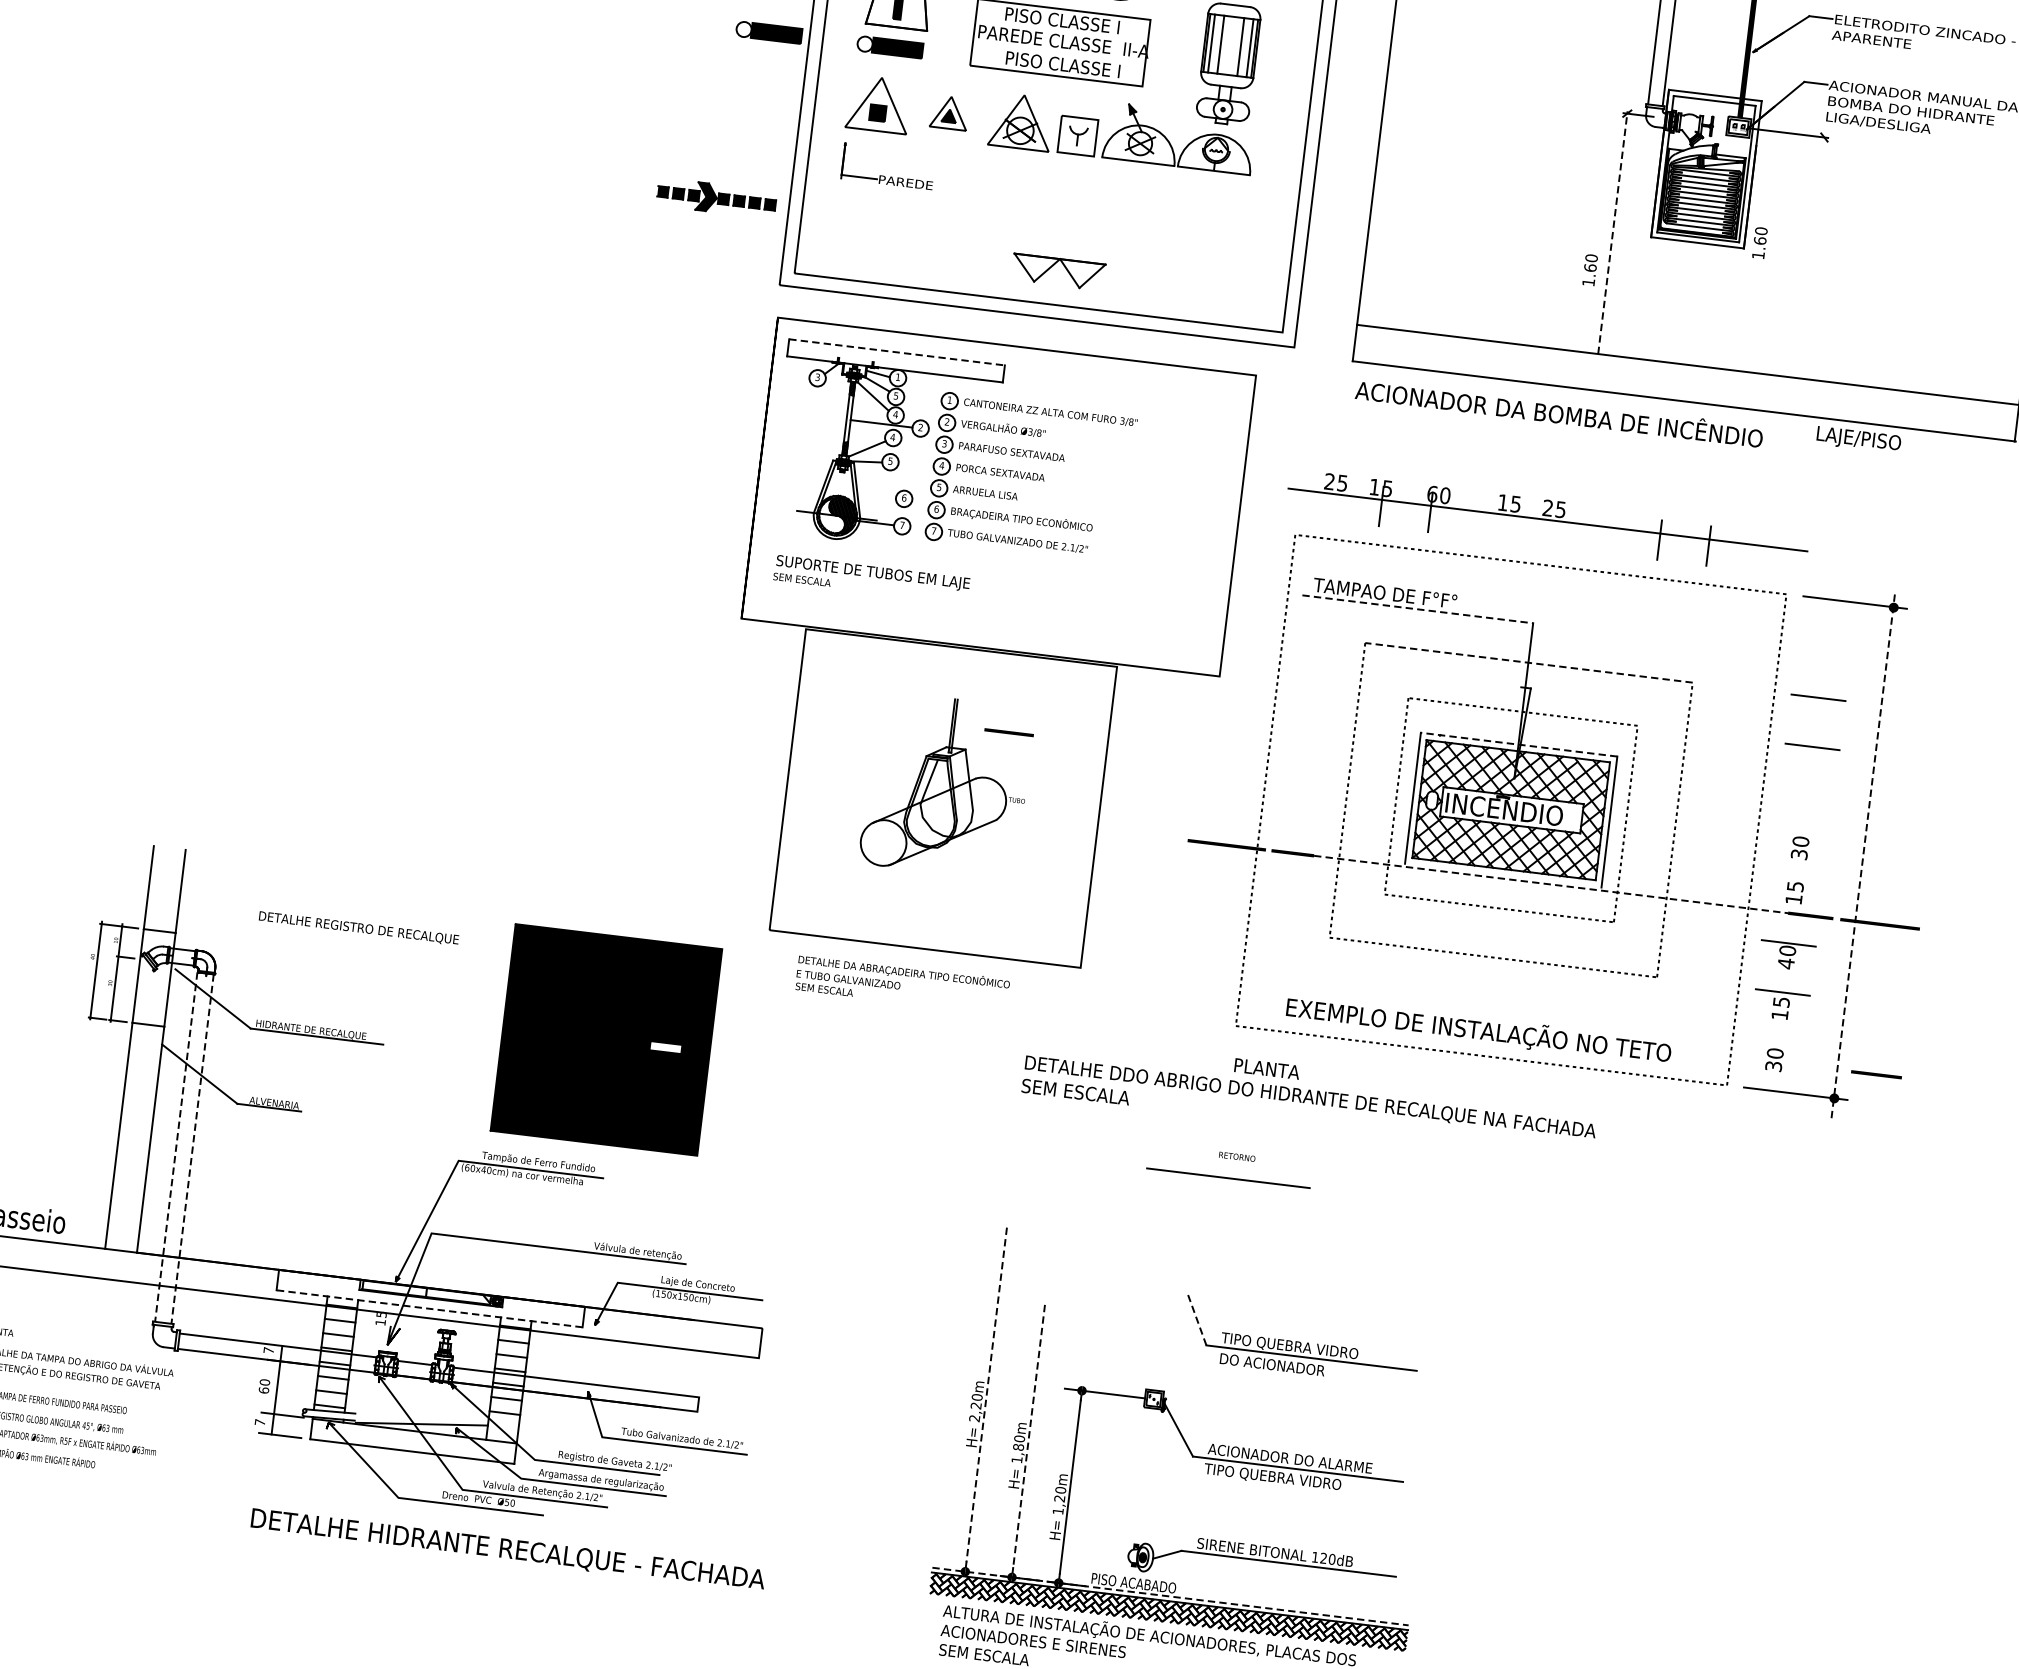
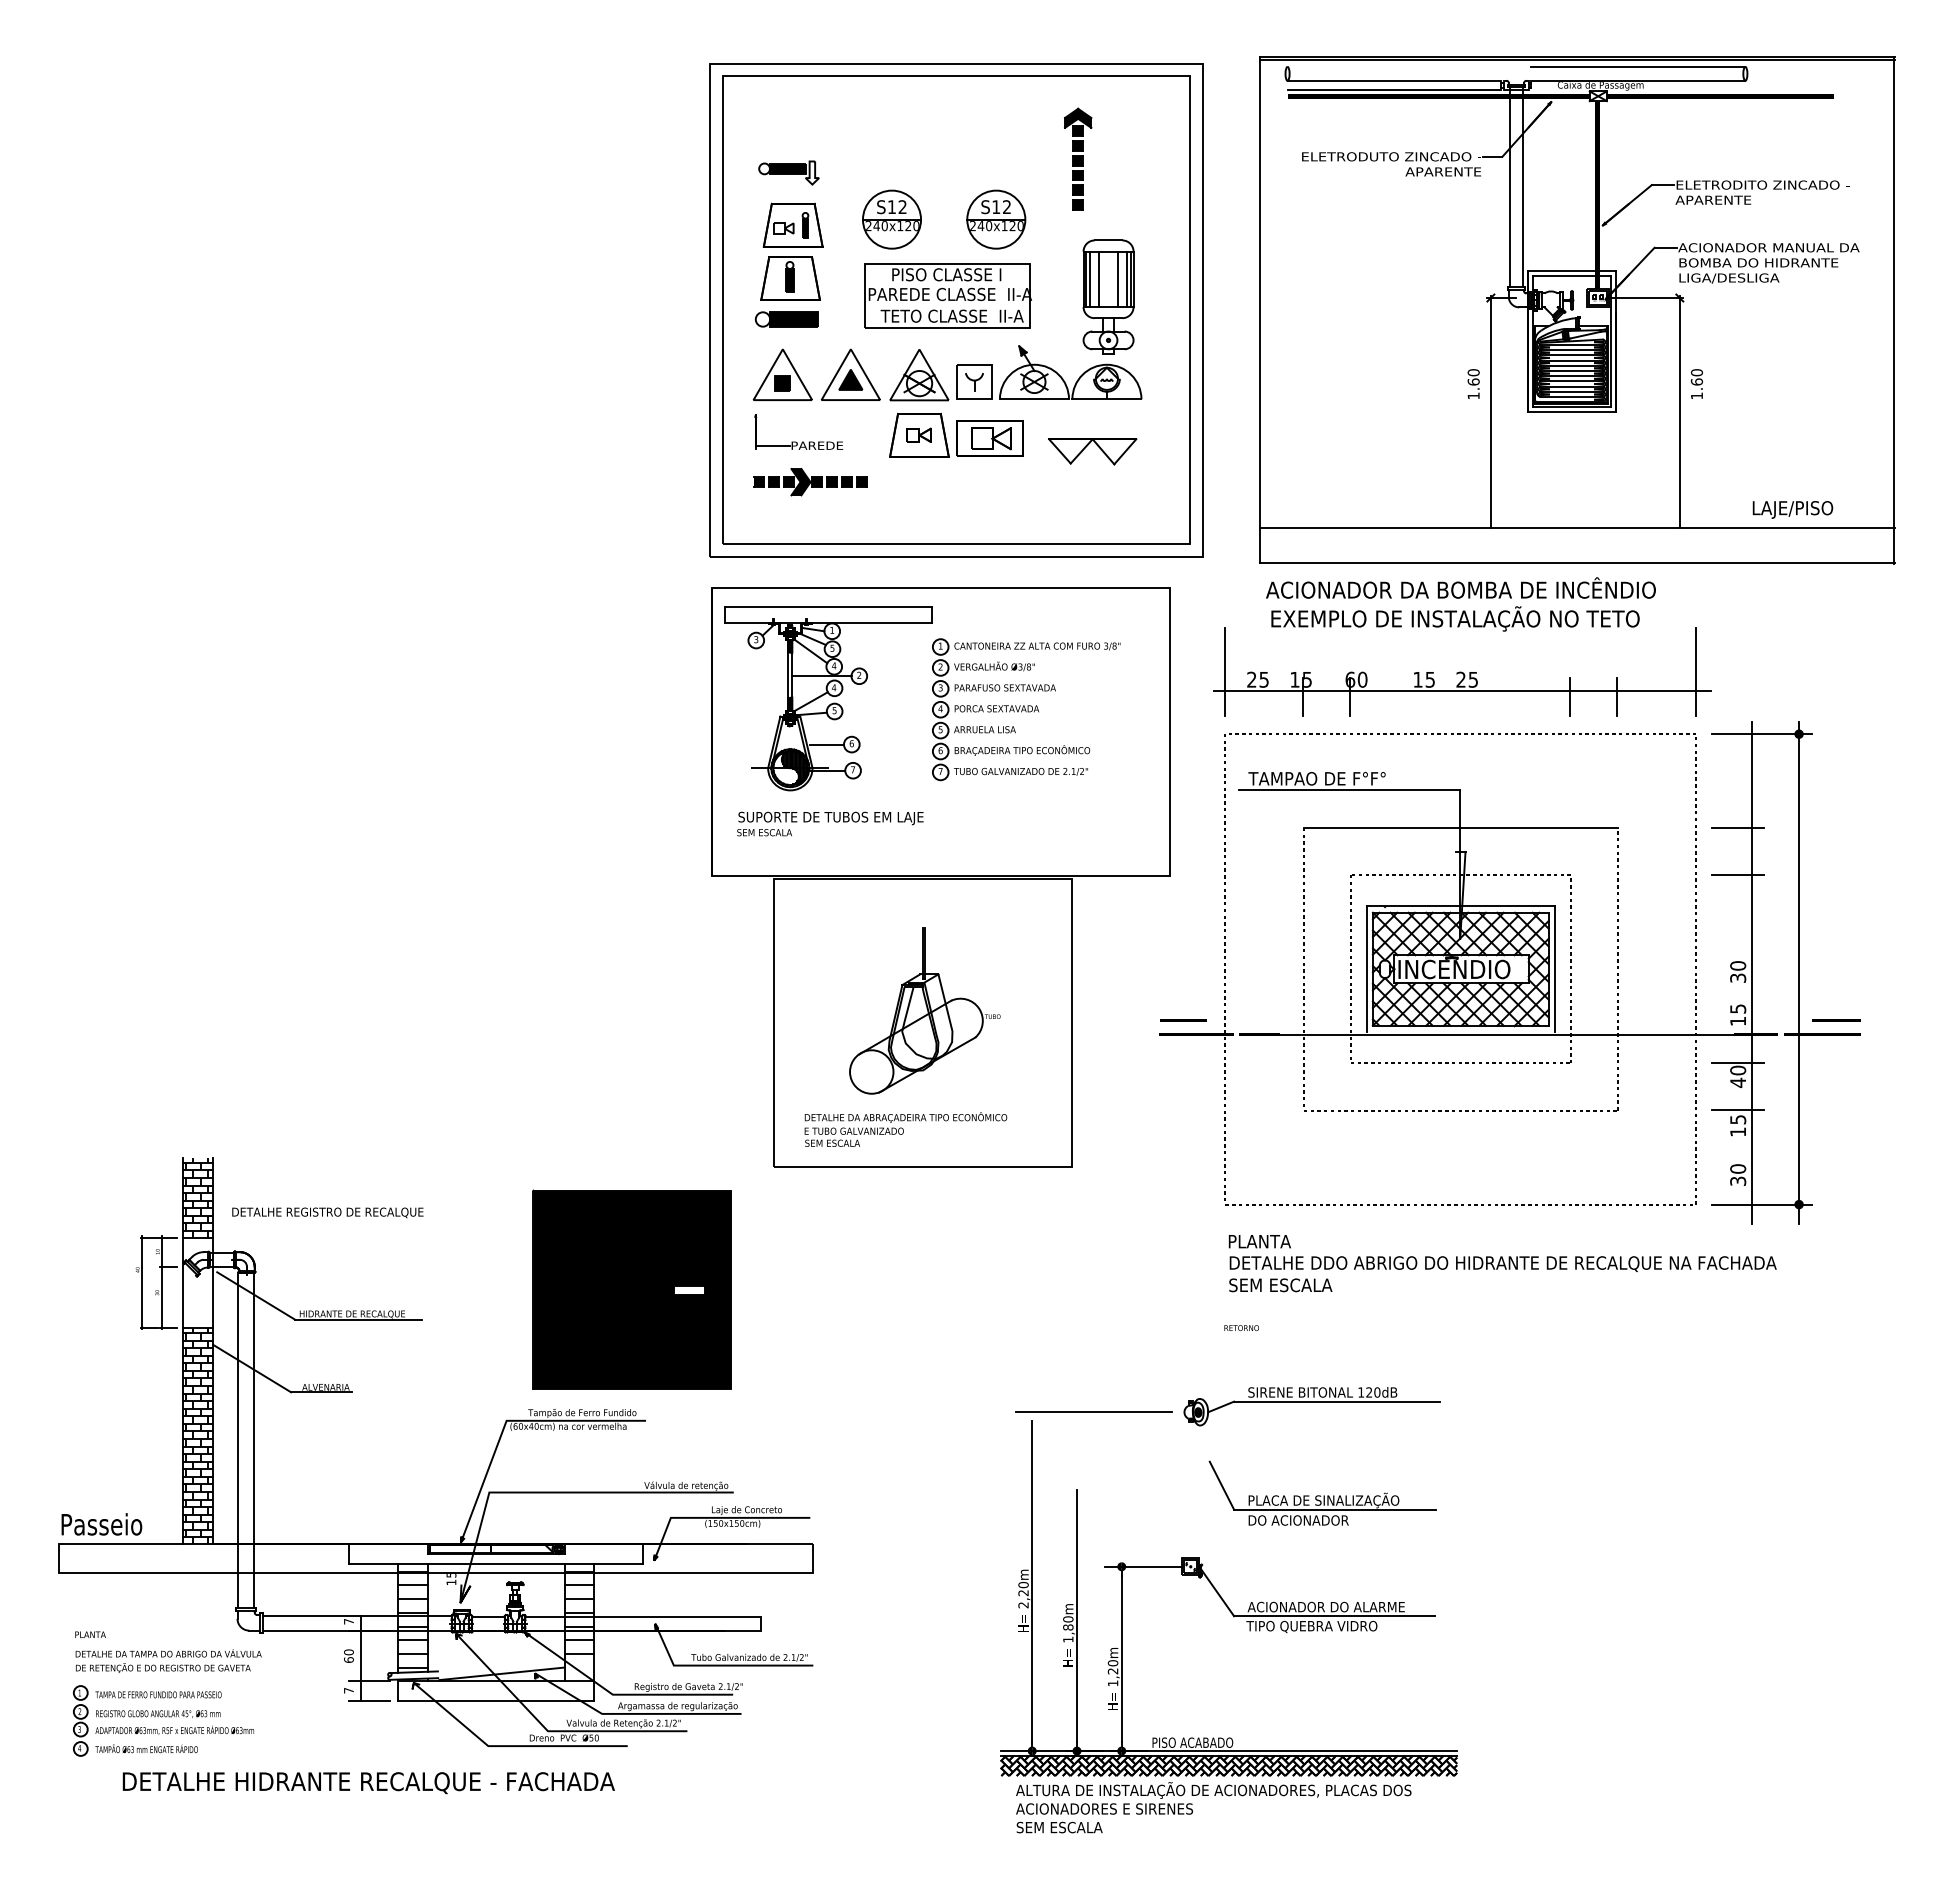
part: (768, 32) -> (670, 319), removed
text: (1062, 63) -> (951, 315), PISO CLASSE I -> TETO CLASSE  II-A
part: (949, 112) -> (850, 374), size x1.67
part: (1052, 188) -> (956, 434), added
part: (716, 198) -> (810, 482), moved
line: (1612, 232) -> (1490, 411), dashed -> solid
text: (1759, 242) -> (1696, 383), moved
line: (1809, 255) -> (1679, 411), added
part: (1053, 266) -> (1087, 446), moved
text: (1590, 269) -> (1473, 383), moved
line: (897, 351) -> (828, 606), dashed -> solid
text: (1858, 439) -> (1792, 509), moved
line: (1302, 470) -> (1224, 672), added
part: (1031, 477) -> (1026, 709), moved
line: (877, 495) -> (826, 744), added
line: (1793, 530) -> (1695, 672), added
line: (1417, 609) -> (1349, 790), dashed -> solid
line: (1528, 663) -> (1460, 828), dashed -> solid
line: (1008, 732) -> (1183, 1020), moved
line: (1518, 744) -> (1460, 906), dashed -> solid
line: (1814, 850) -> (1751, 972), added
line: (1862, 857) -> (1798, 973), dashed -> solid
line: (1551, 884) -> (1507, 1034), dashed -> solid
hatch: (164, 888) -> (197, 1197), added
text: (358, 928) -> (327, 1212), moved
text: (902, 984) -> (905, 1129), moved
text: (1478, 1029) -> (1455, 618), moved
line: (1876, 1074) -> (1836, 1020), moved
text: (1308, 1108) -> (1502, 1274), moved
hatch: (134, 1137) -> (197, 1435), added
line: (176, 1147) -> (238, 1440), dashed -> solid
line: (192, 1149) -> (253, 1440), dashed -> solid
line: (1228, 1177) -> (1093, 1411), moved
line: (430, 1308) -> (496, 1563), dashed -> solid
line: (1196, 1318) -> (1221, 1485), dashed -> solid
text: (1300, 1347) -> (1323, 1500), TIPO QUEBRA VIDRO -> PLACA DE SINALIZAÇÃO
line: (986, 1395) -> (1032, 1582), dashed -> solid
line: (1028, 1436) -> (1076, 1616), dashed -> solid
text: (507, 1550) -> (368, 1783), moved
part: (1261, 1565) -> (1311, 1406), moved
line: (1171, 1597) -> (1229, 1751), dashed -> solid

